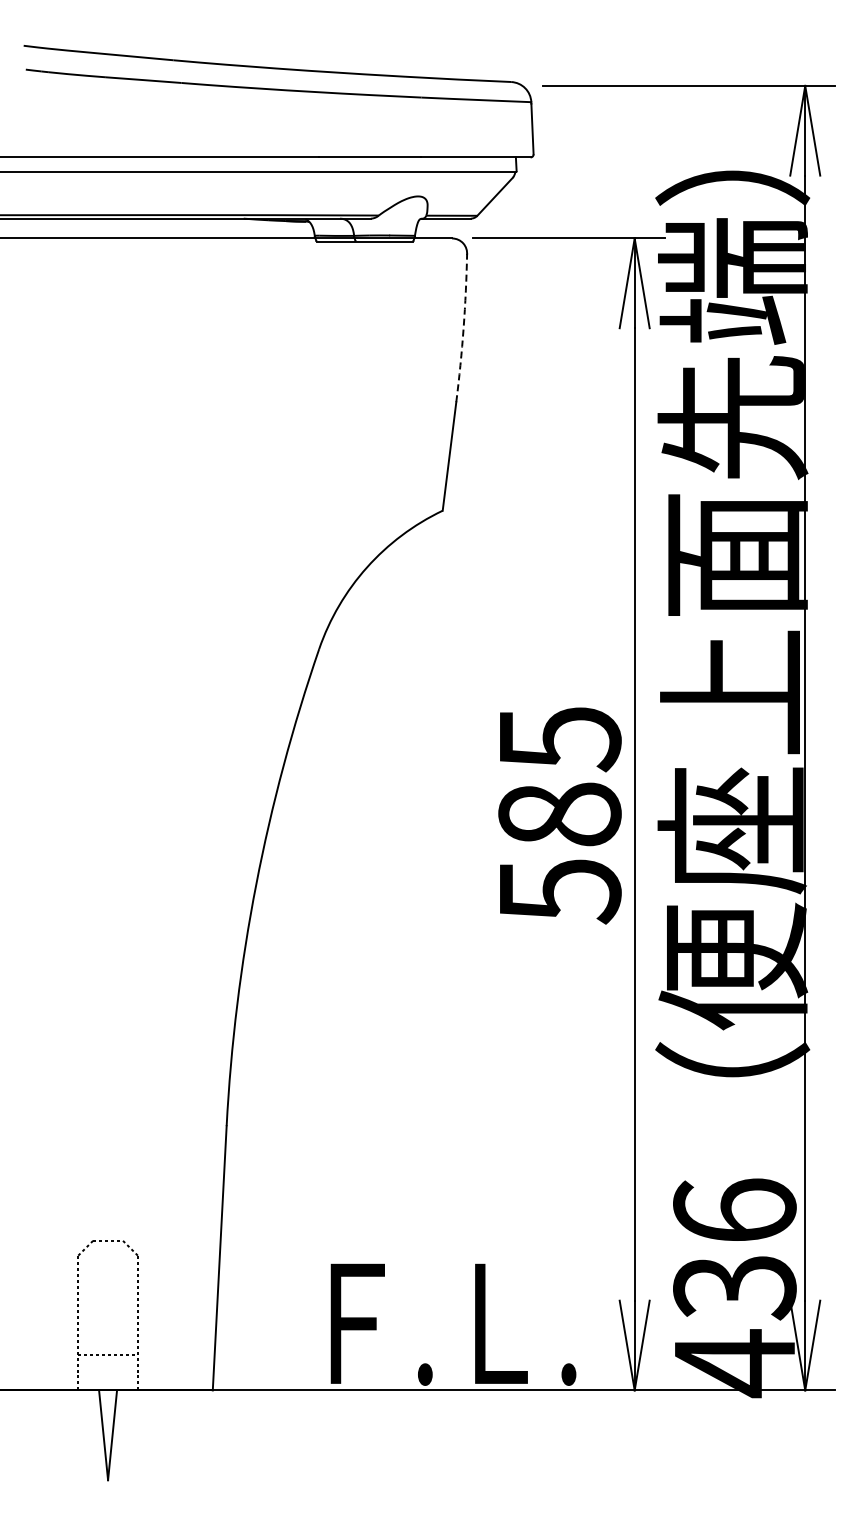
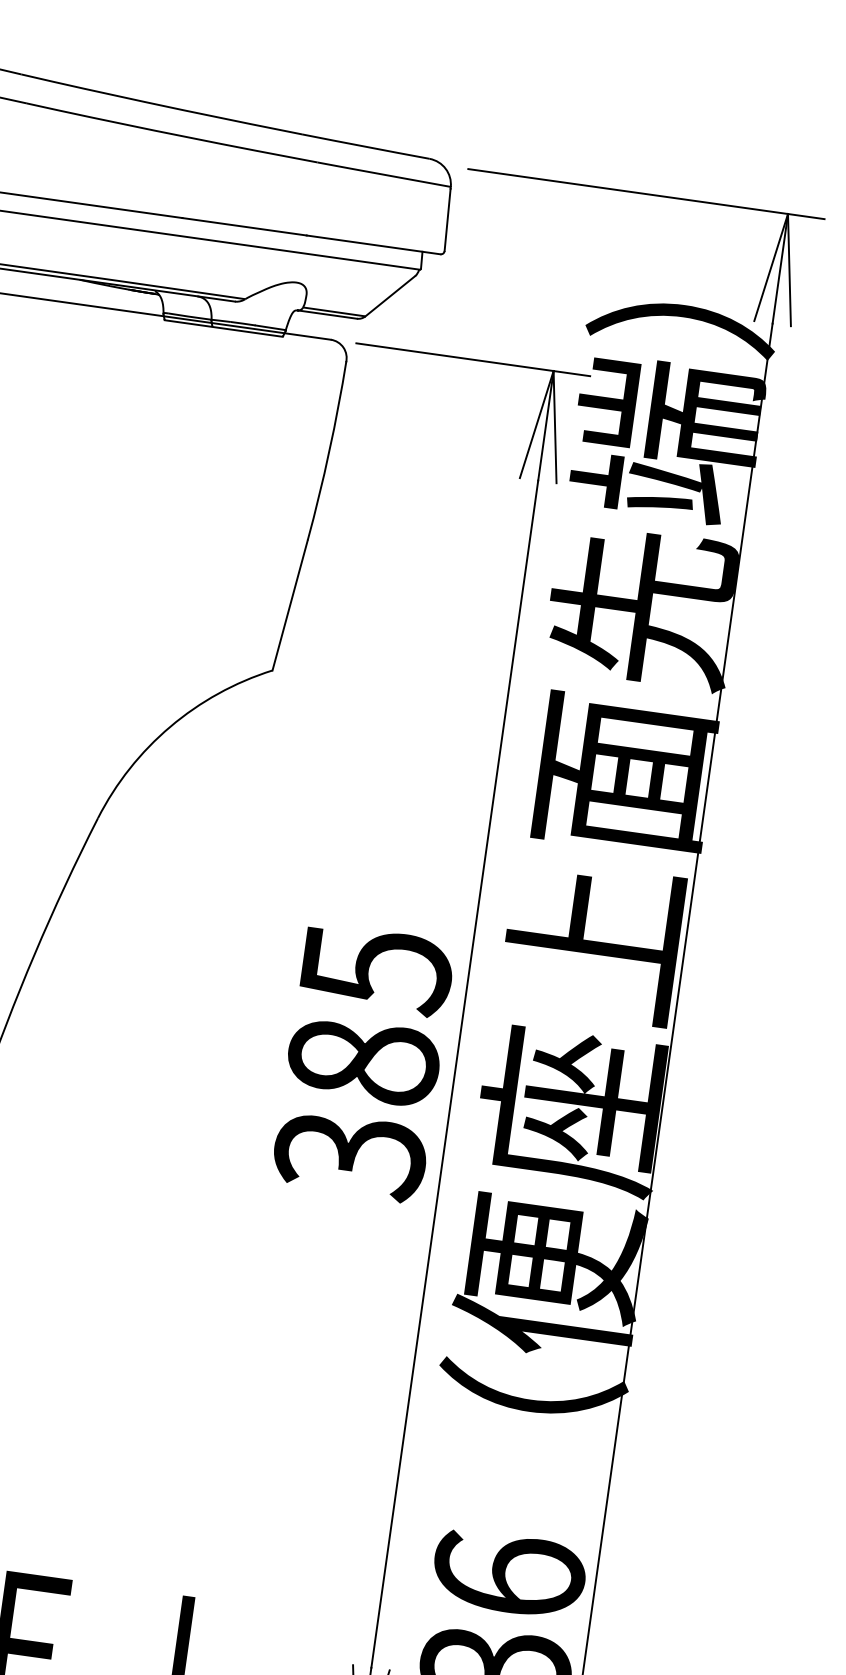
arc: (463, 328) -> (329, 451), dashed -> solid
text: (559, 891) -> (349, 1155), 585 -> 385

